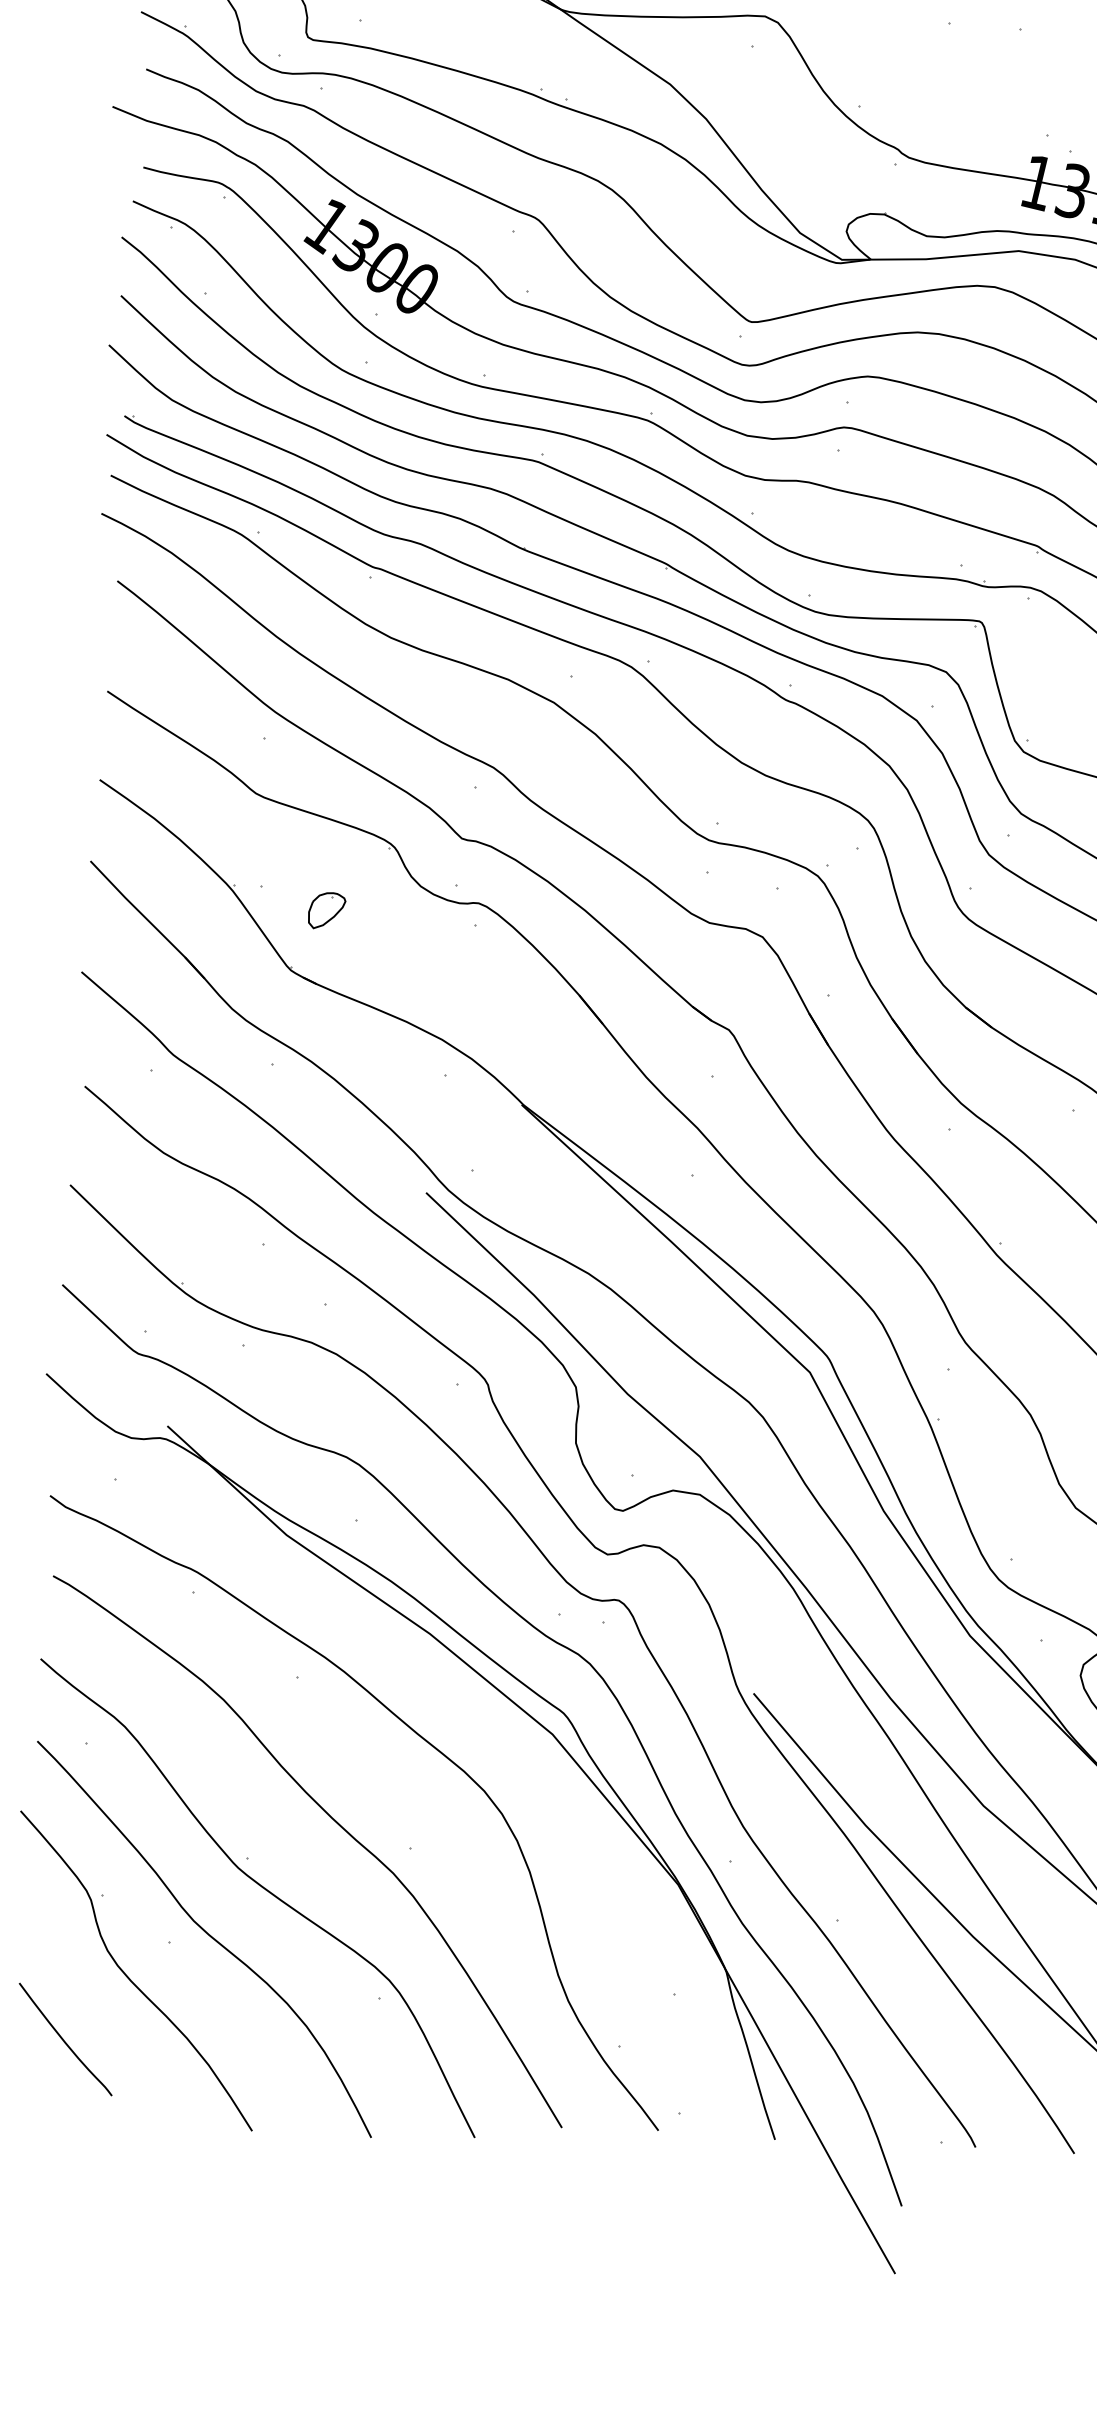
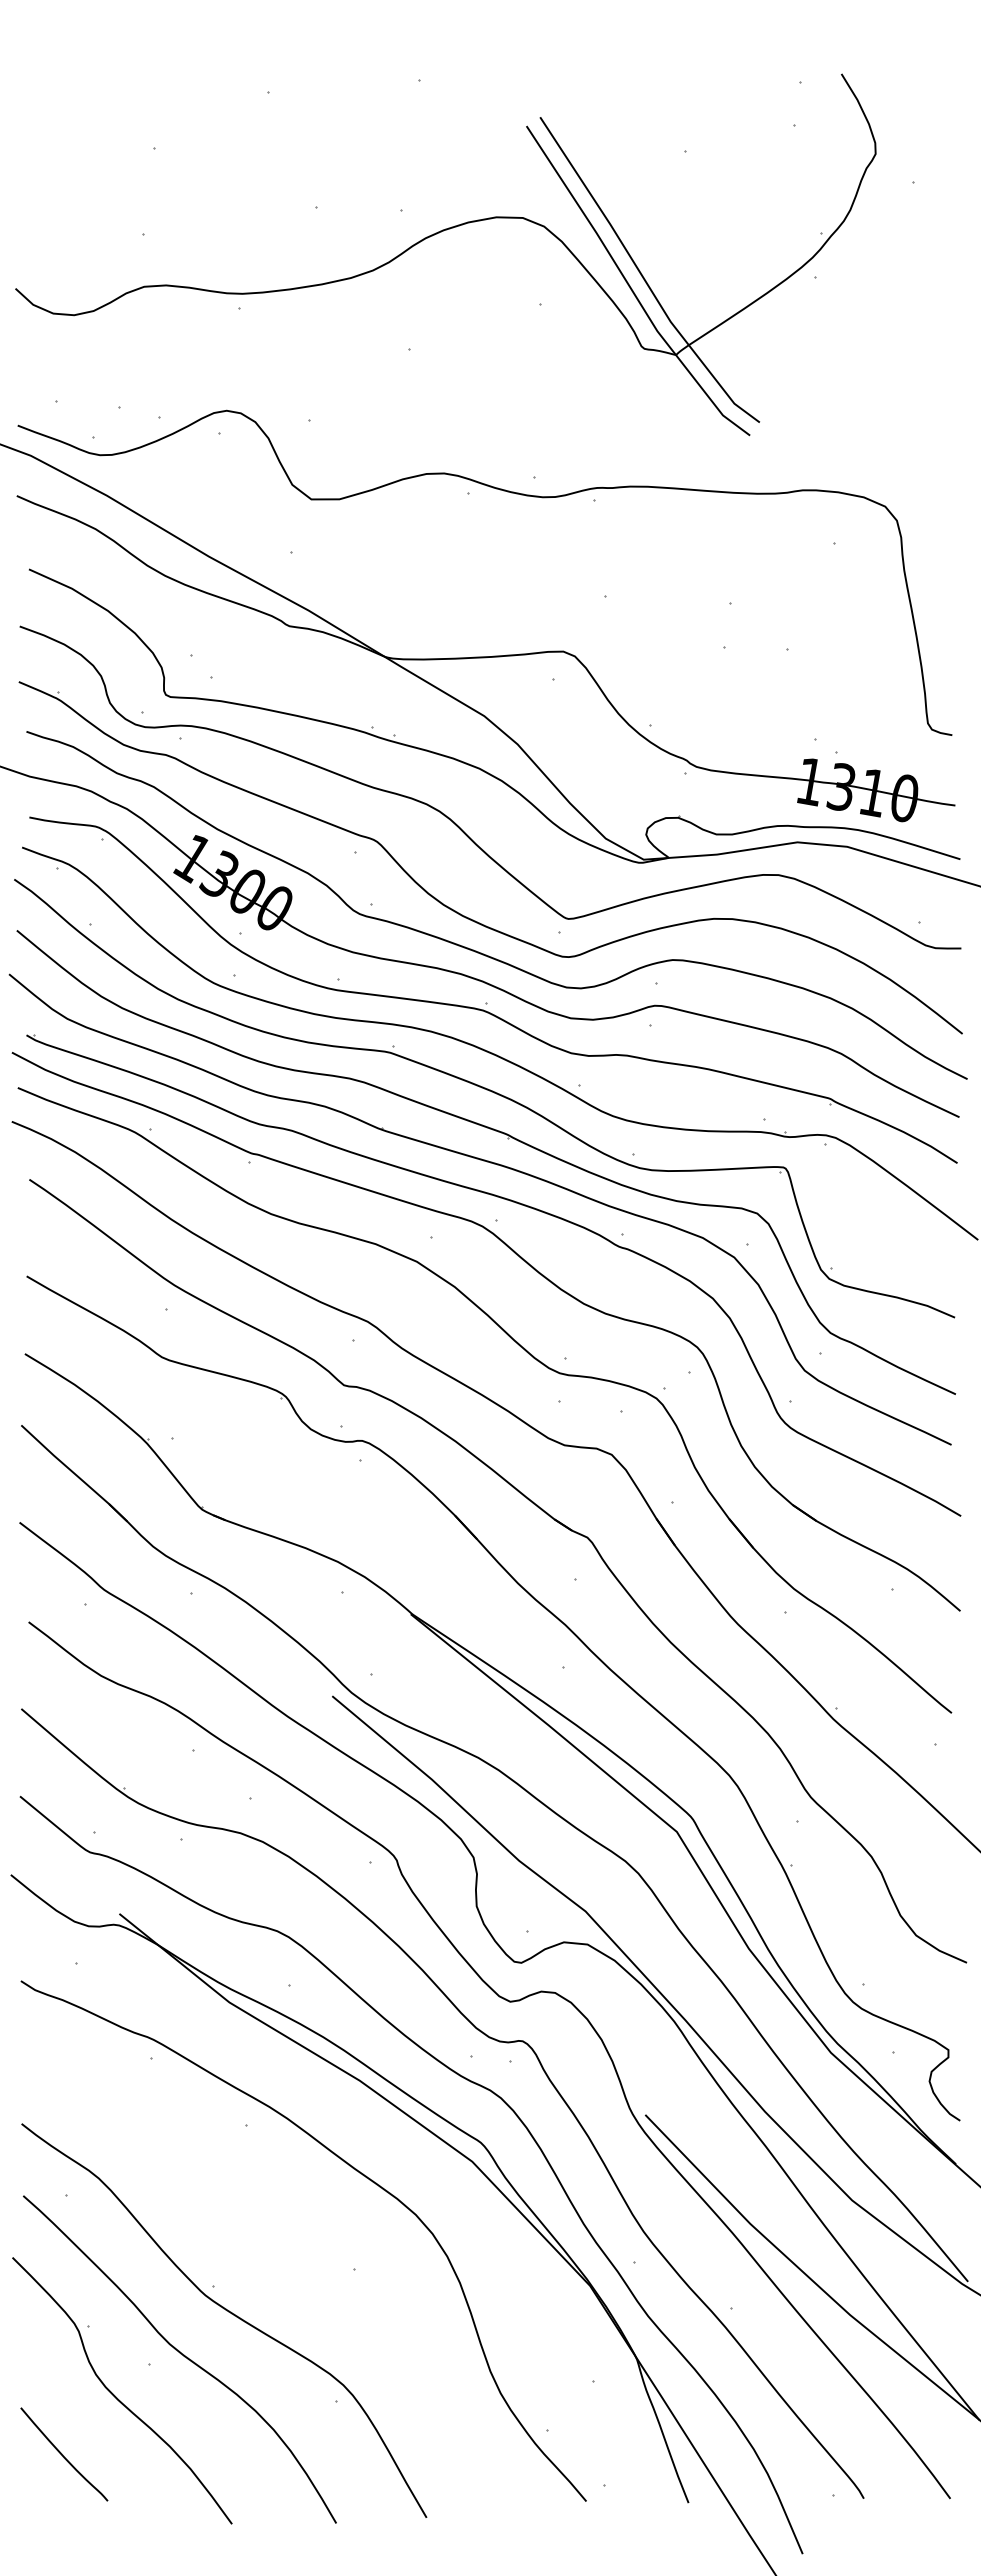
part: (326, 910) -> (229, 1455), removed
curve: (336, 1823) -> (288, 2251), removed

